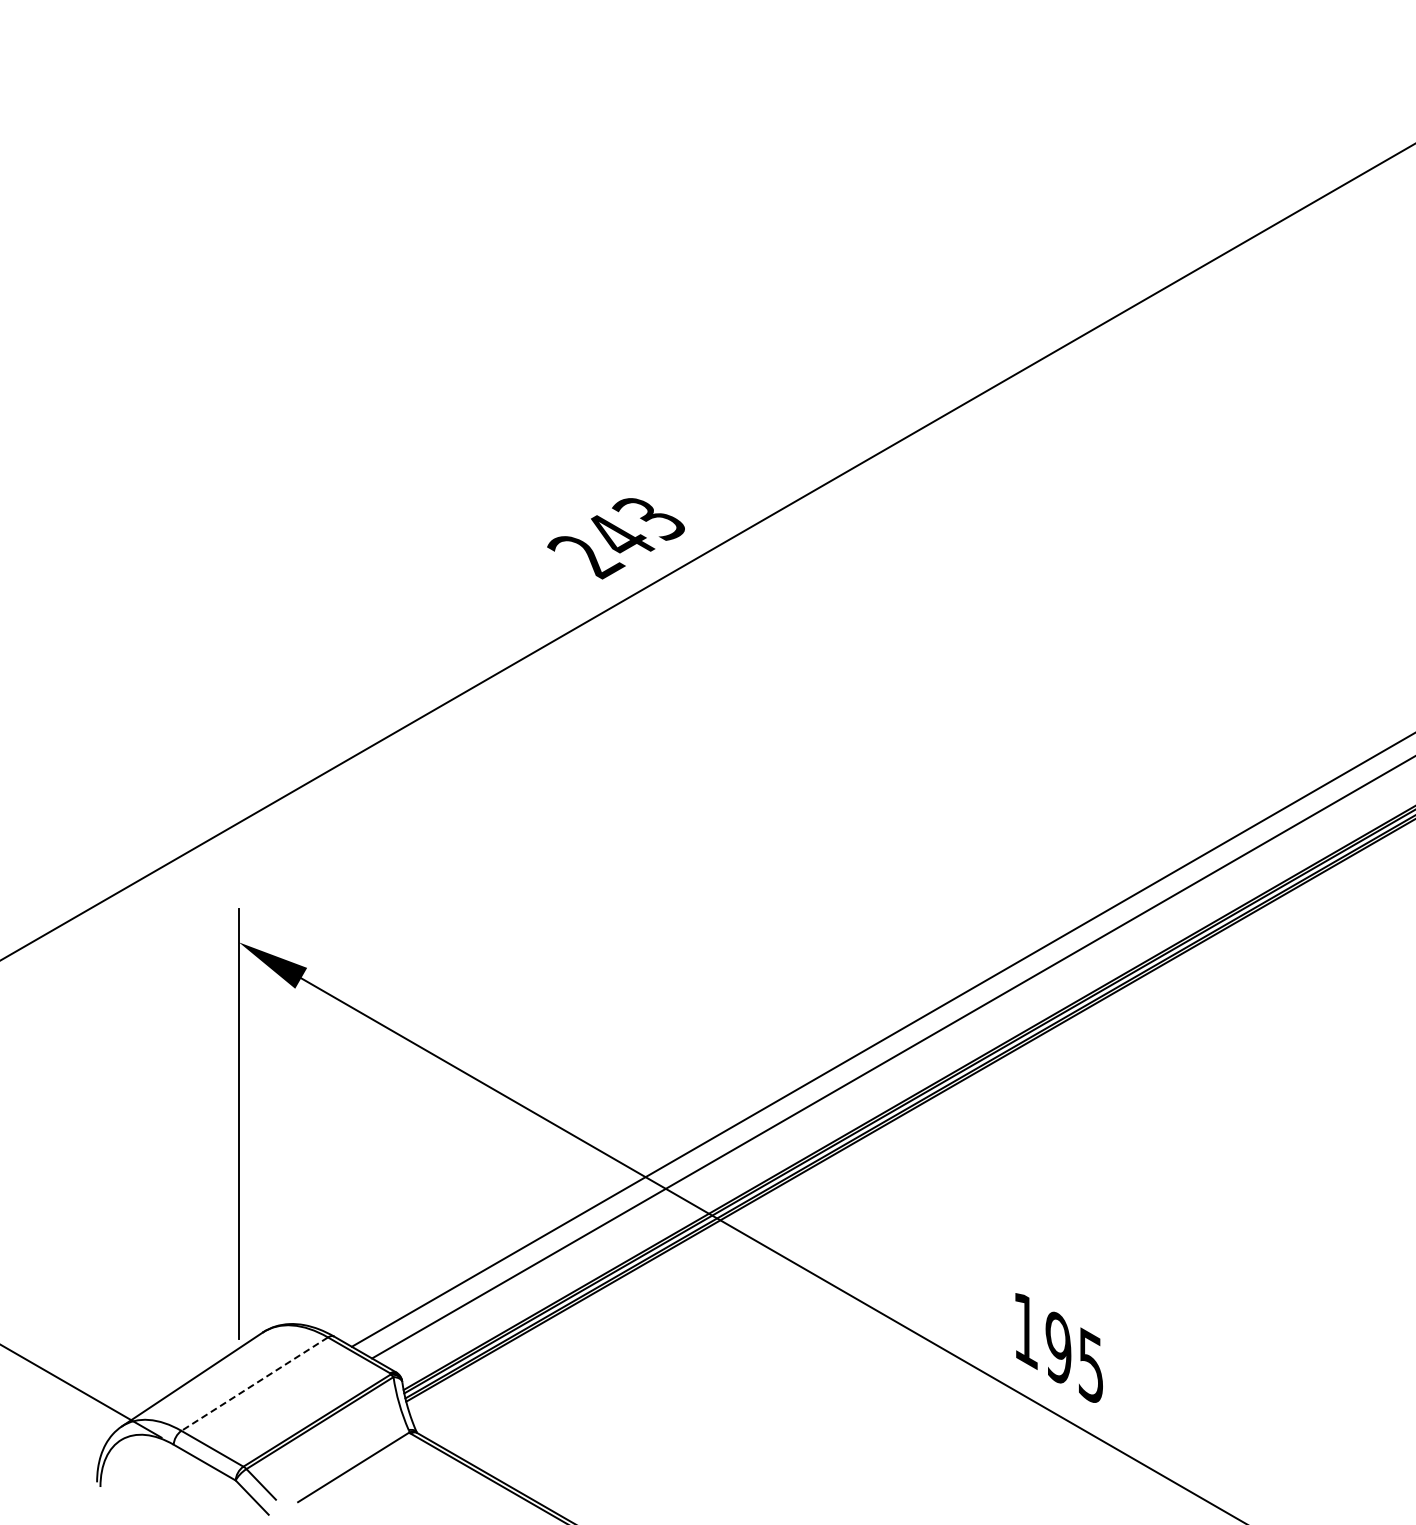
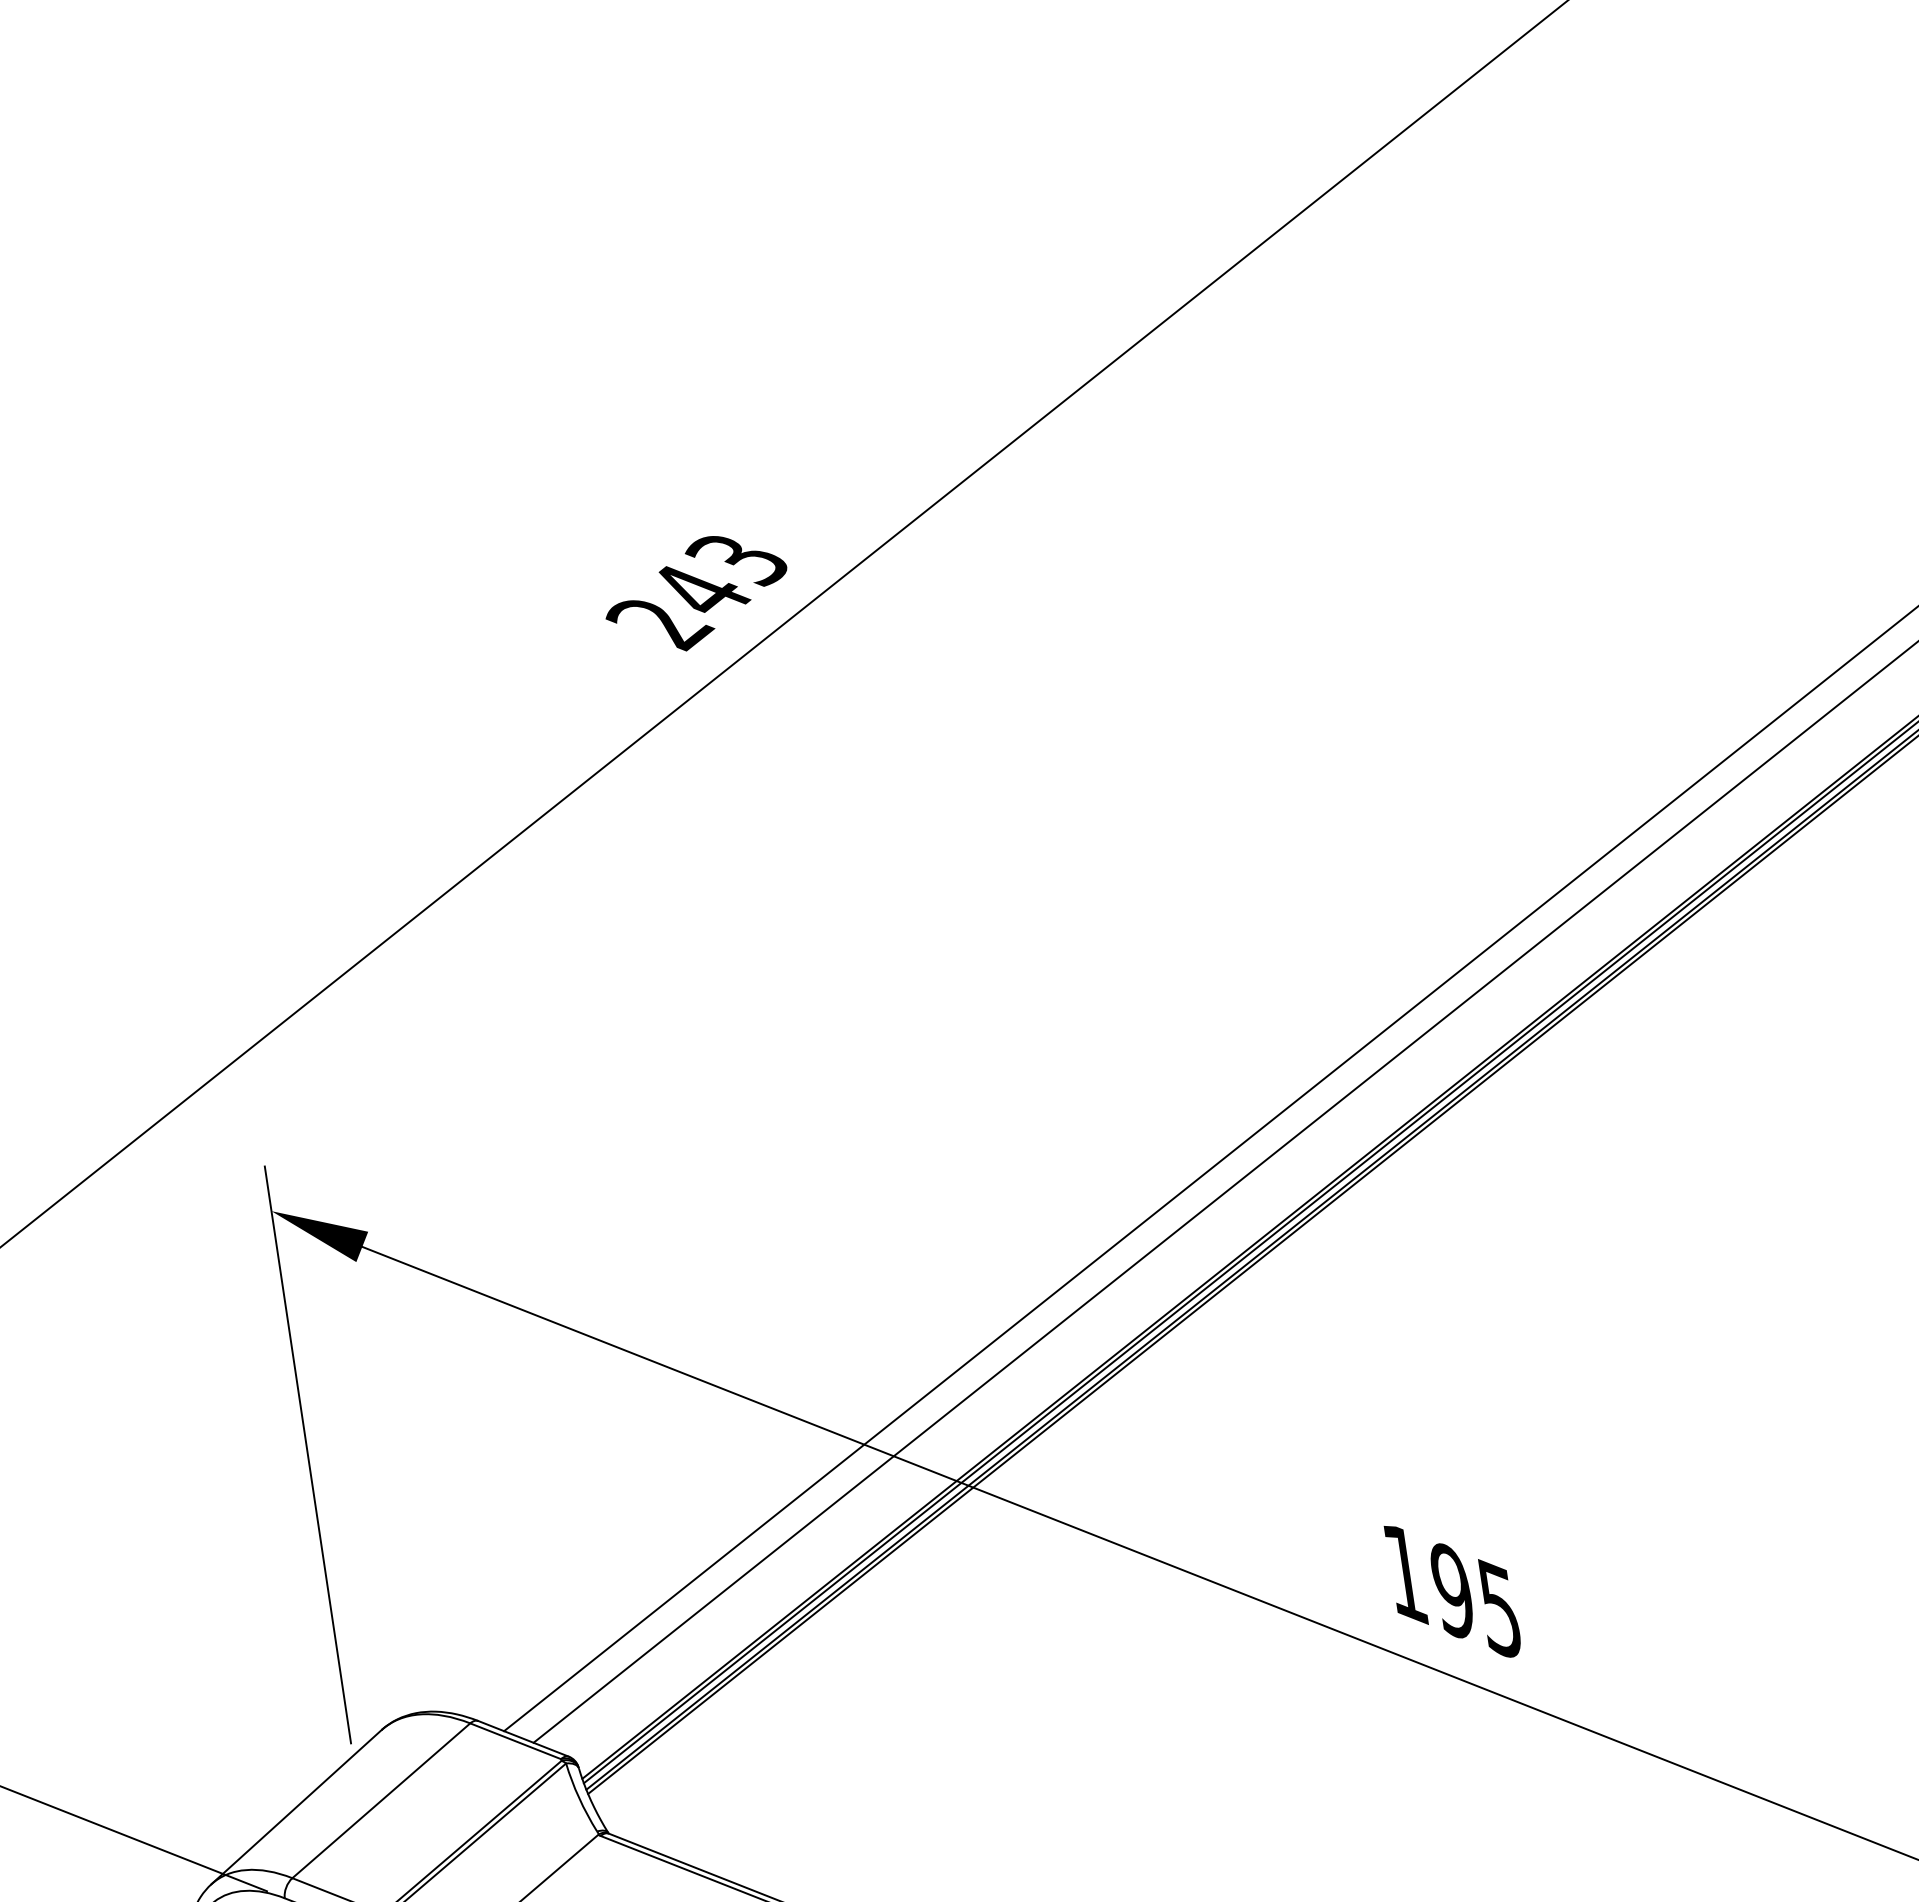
line: (254, 1384) -> (381, 1801), dashed -> solid

